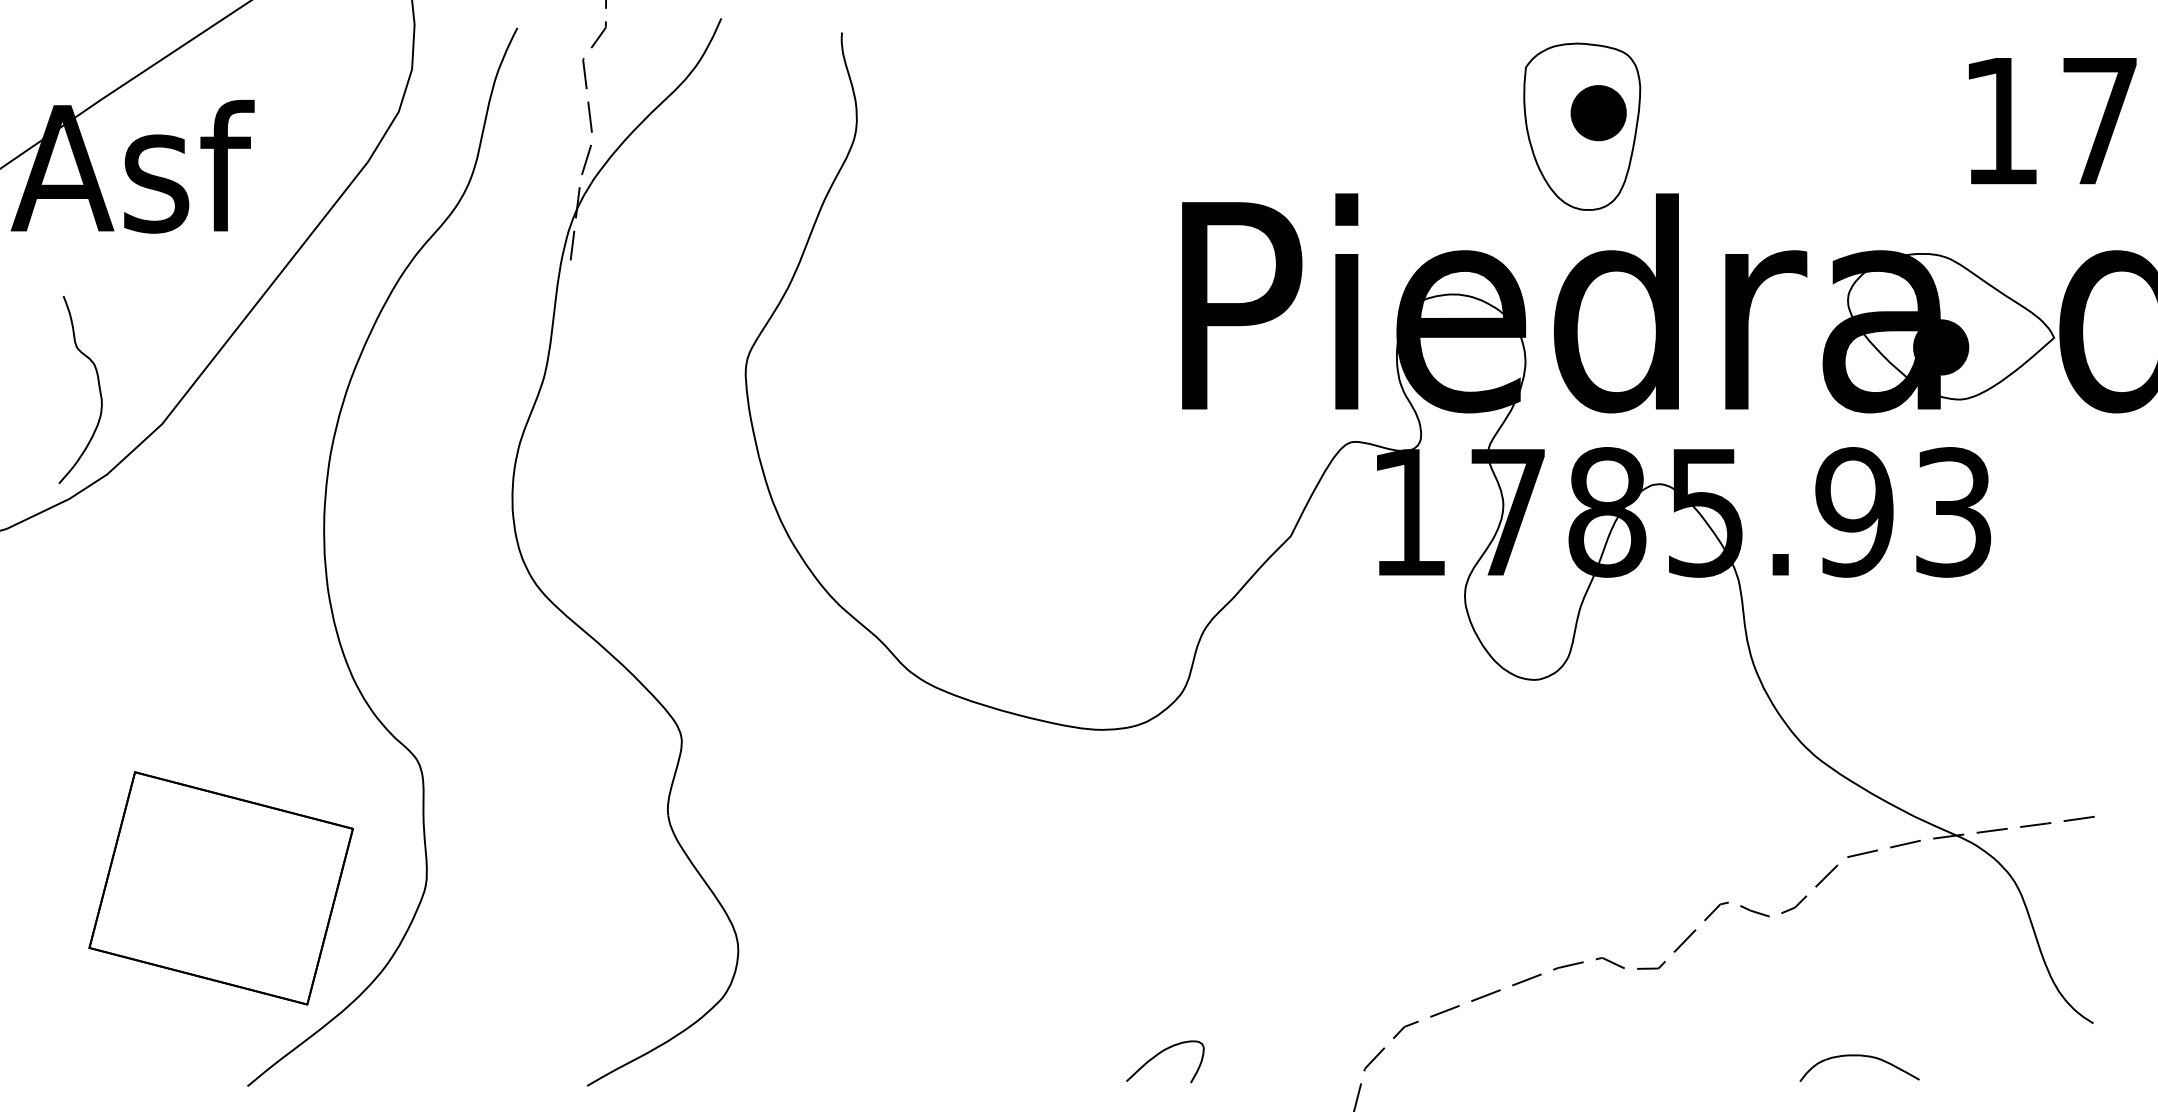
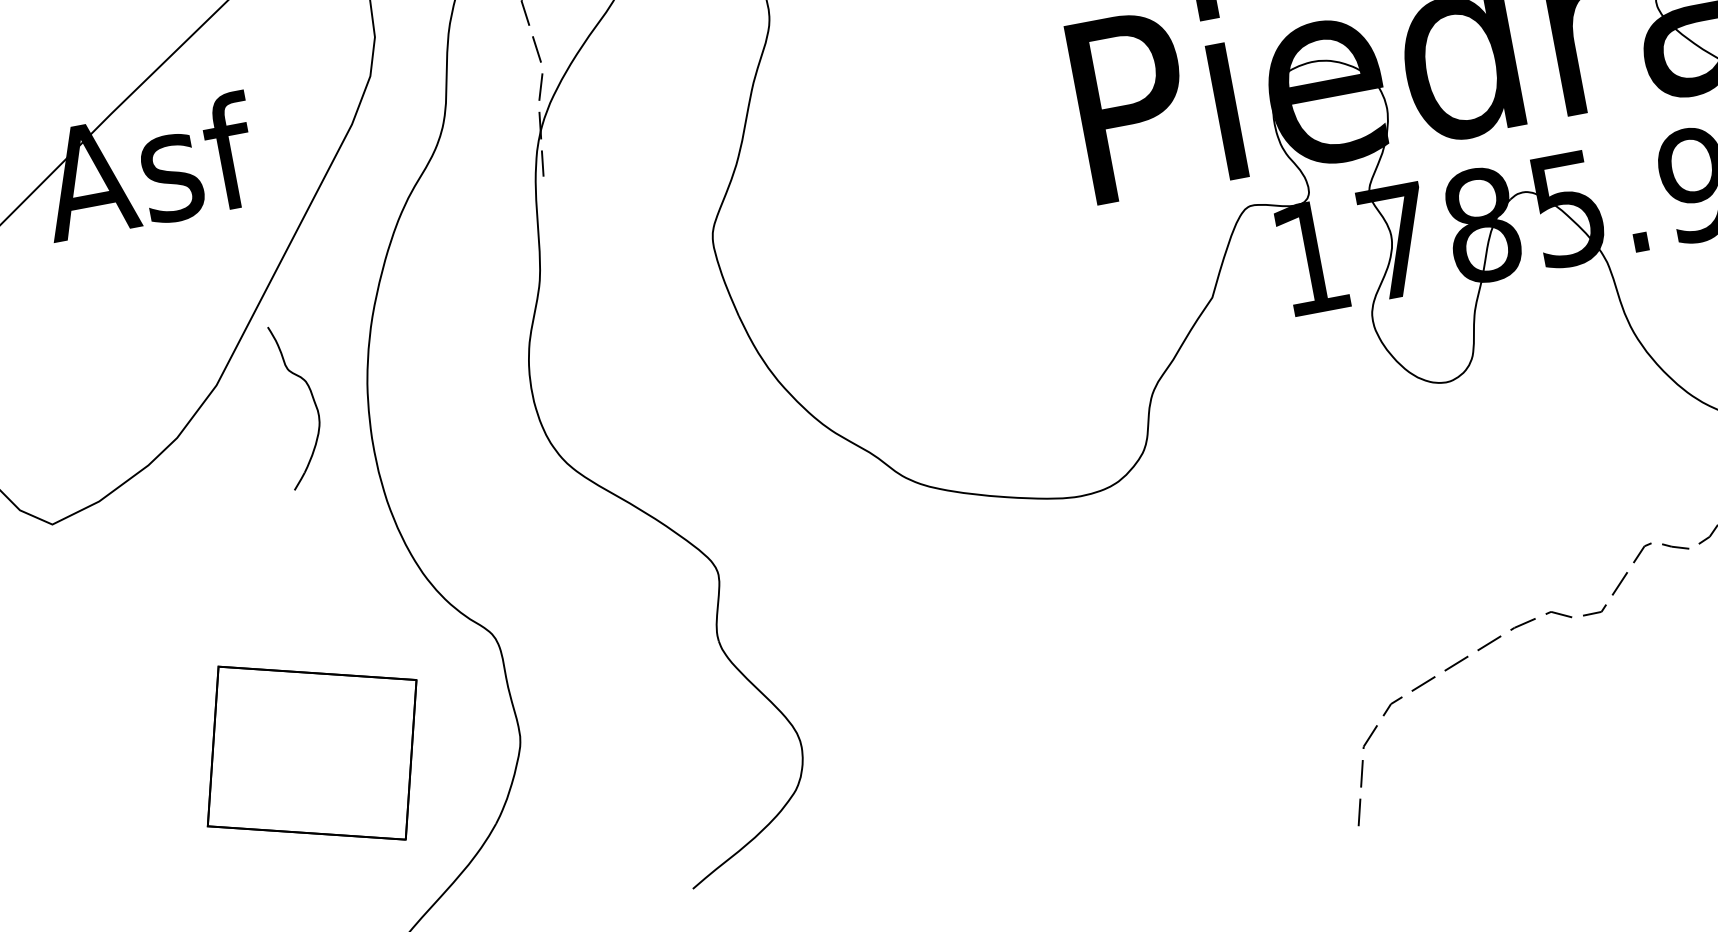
part: (98, 388) -> (313, 401), moved
part: (220, 888) -> (311, 753), moved
part: (1159, 1054) -> (1183, 768), removed

